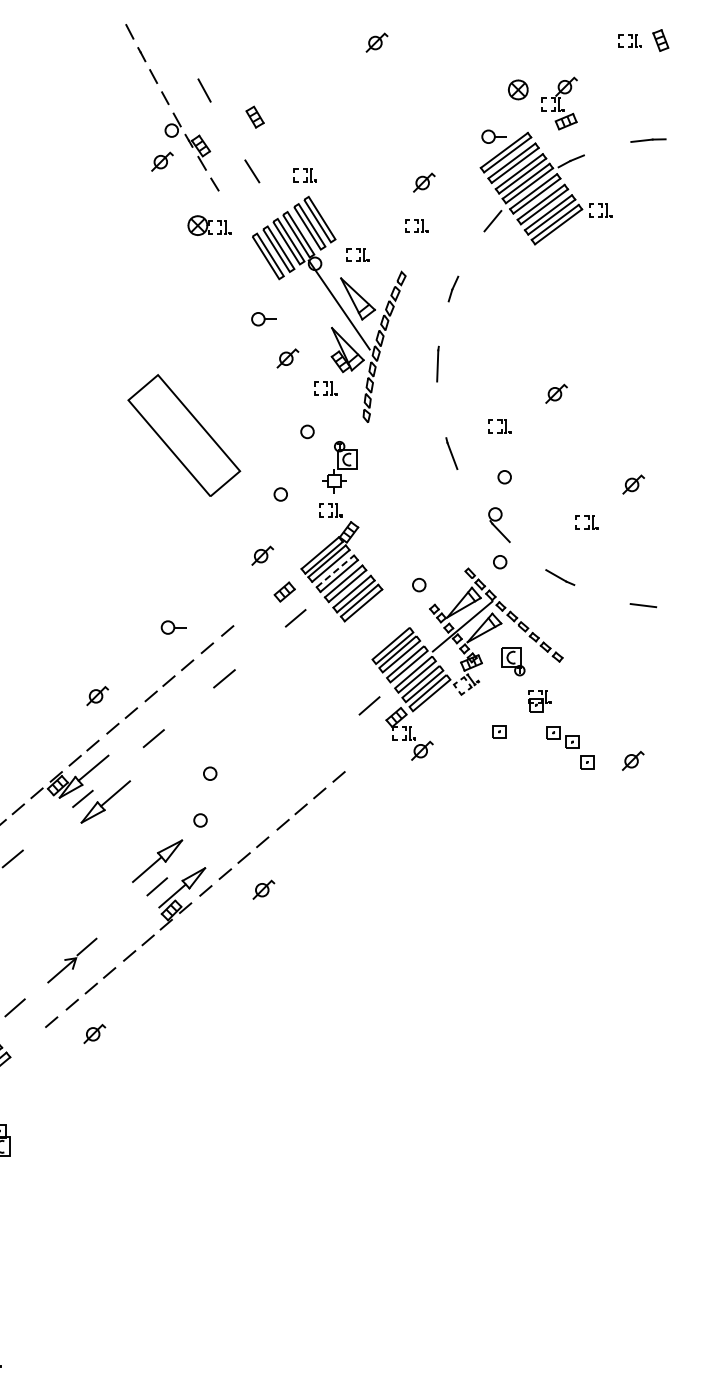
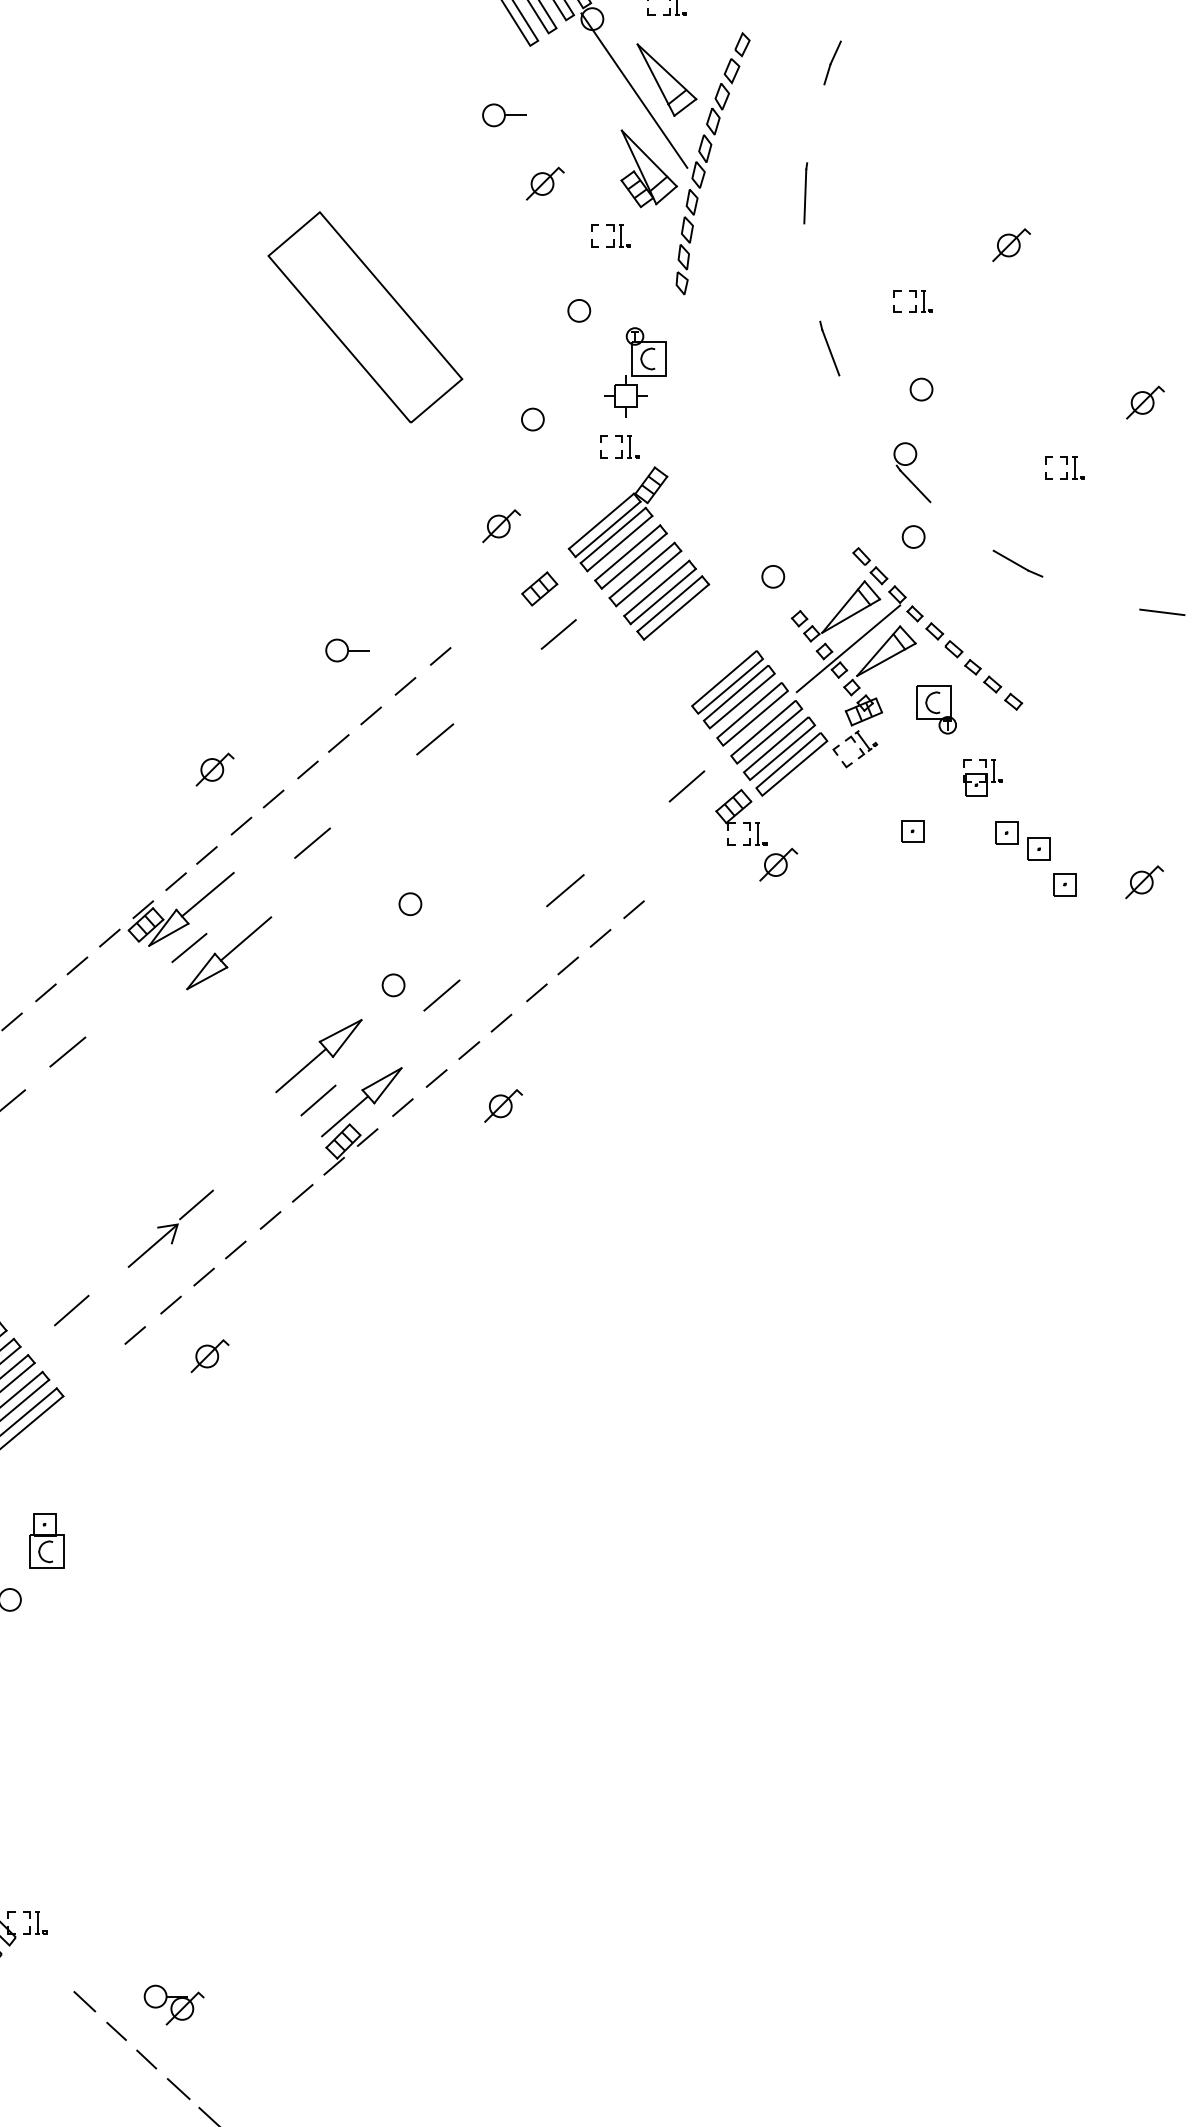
line: (335, 571) -> (627, 553), dashed -> solid
line: (299, 765) -> (565, 889), added
line: (228, 825) -> (442, 994), added

